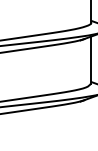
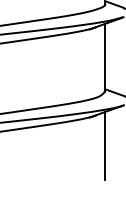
line: (90, 120) -> (104, 144), added

